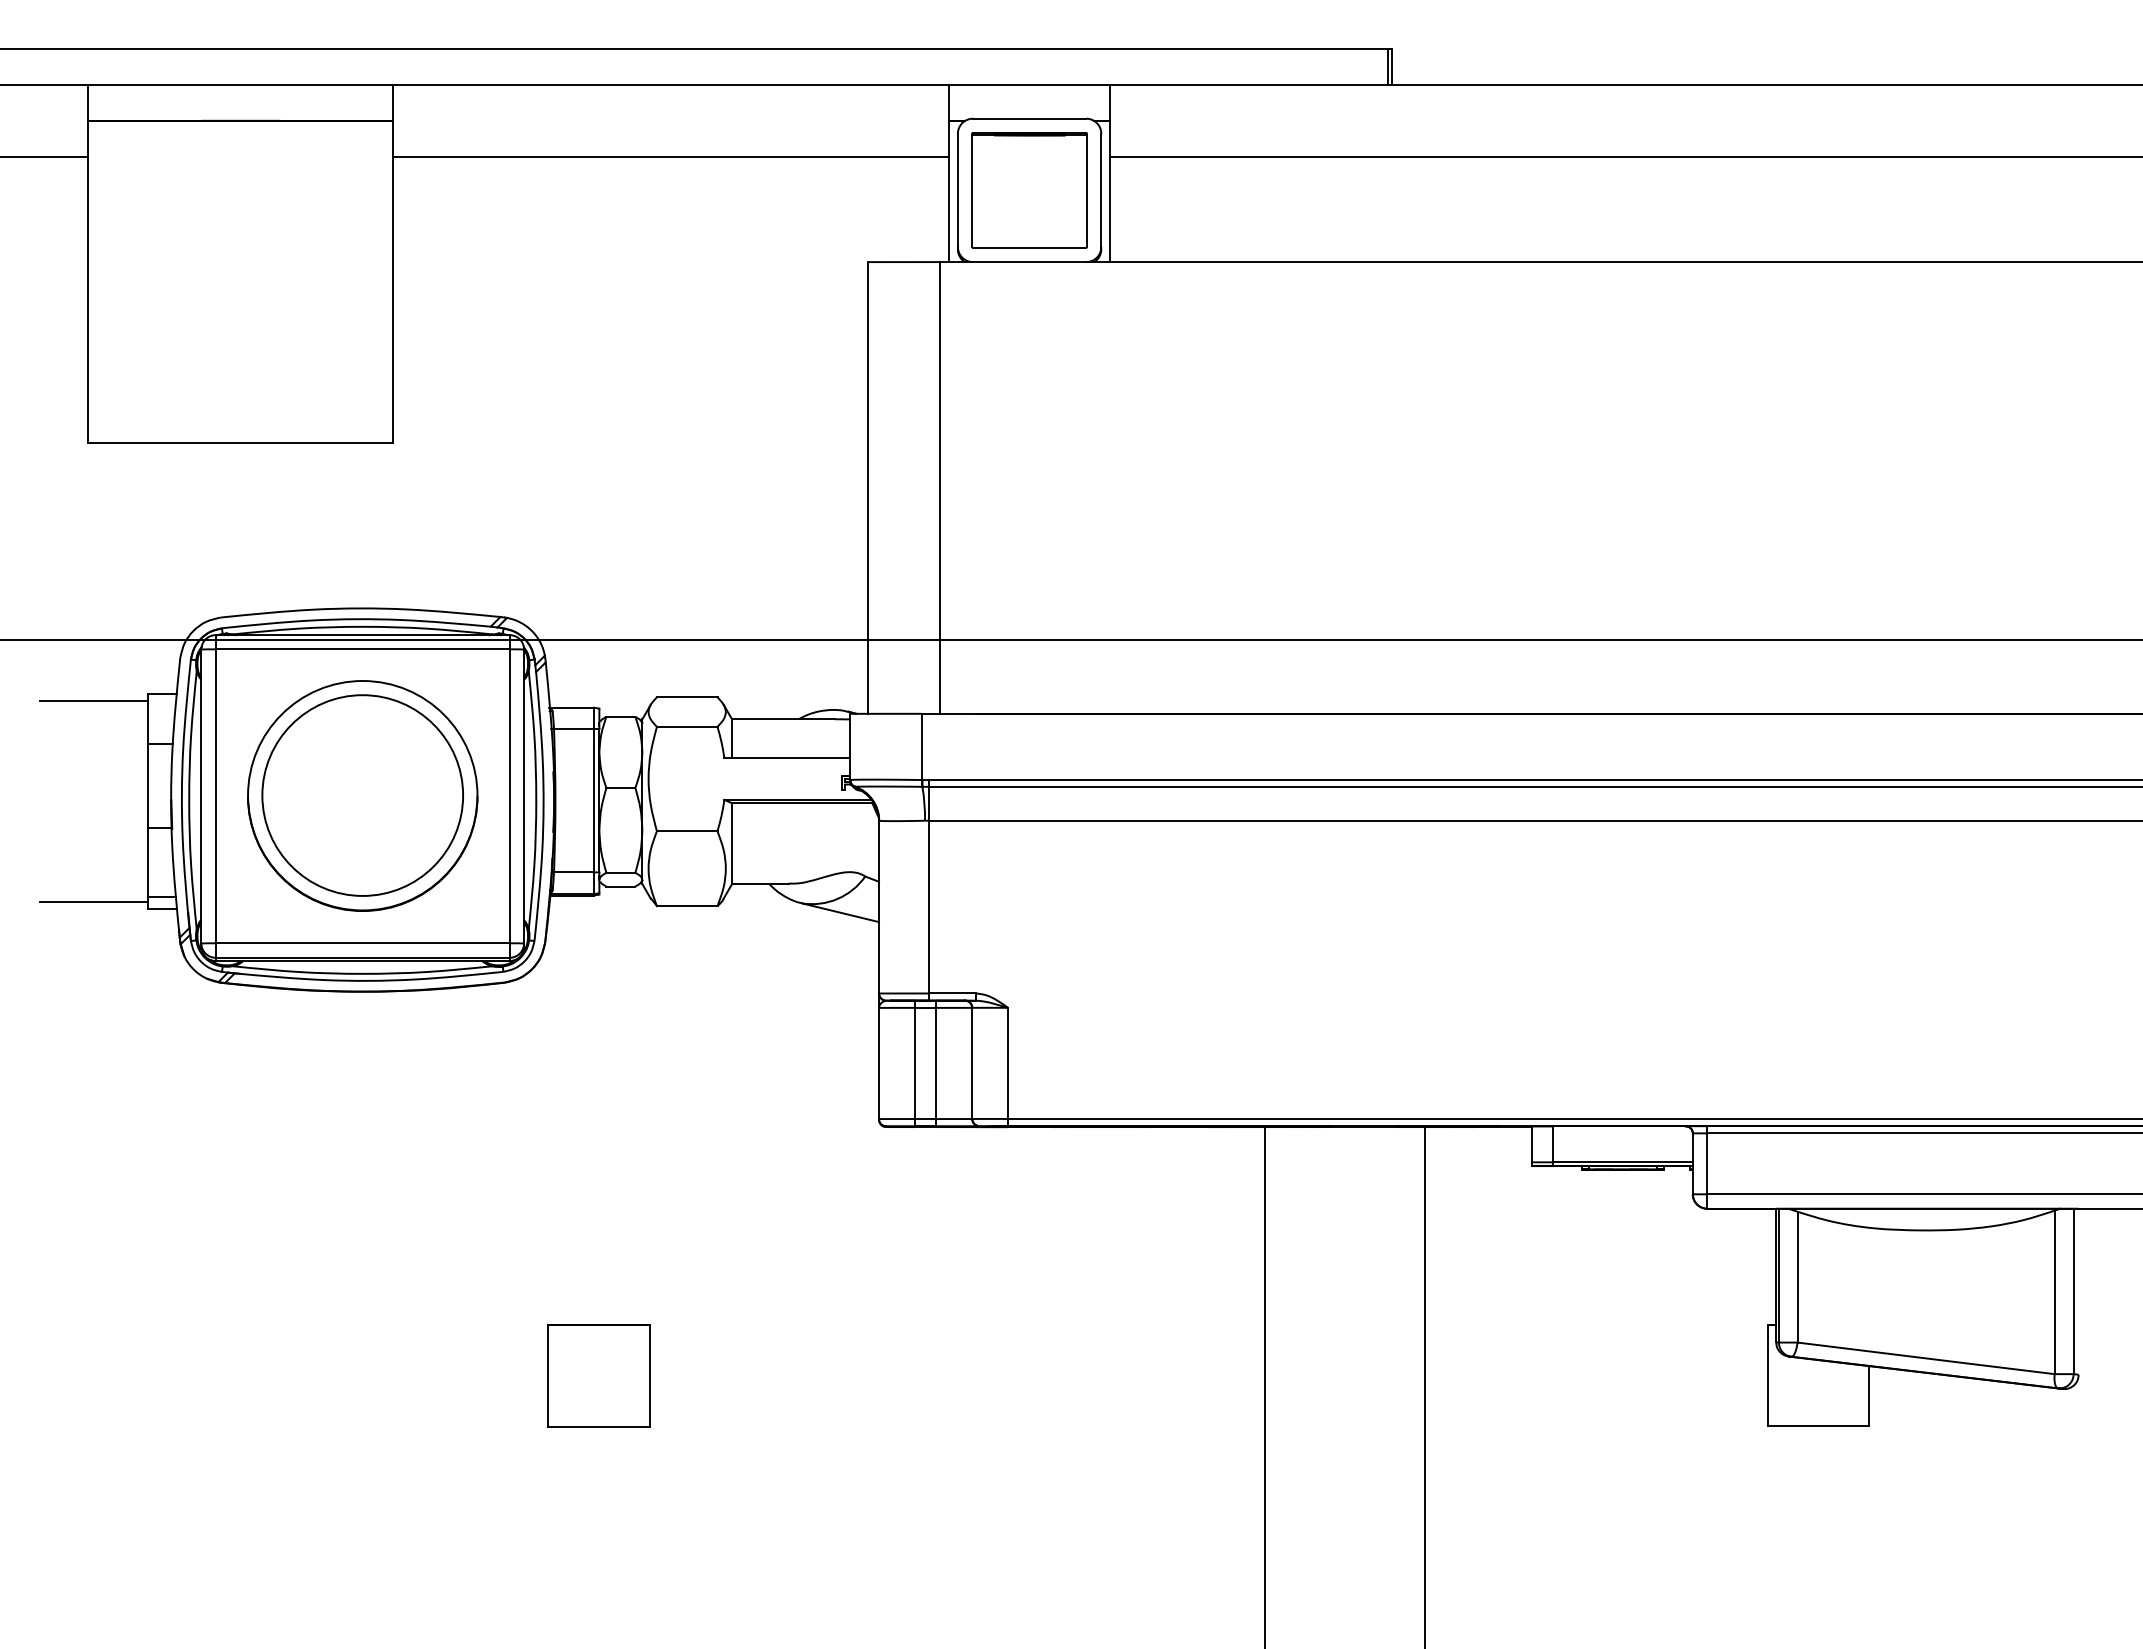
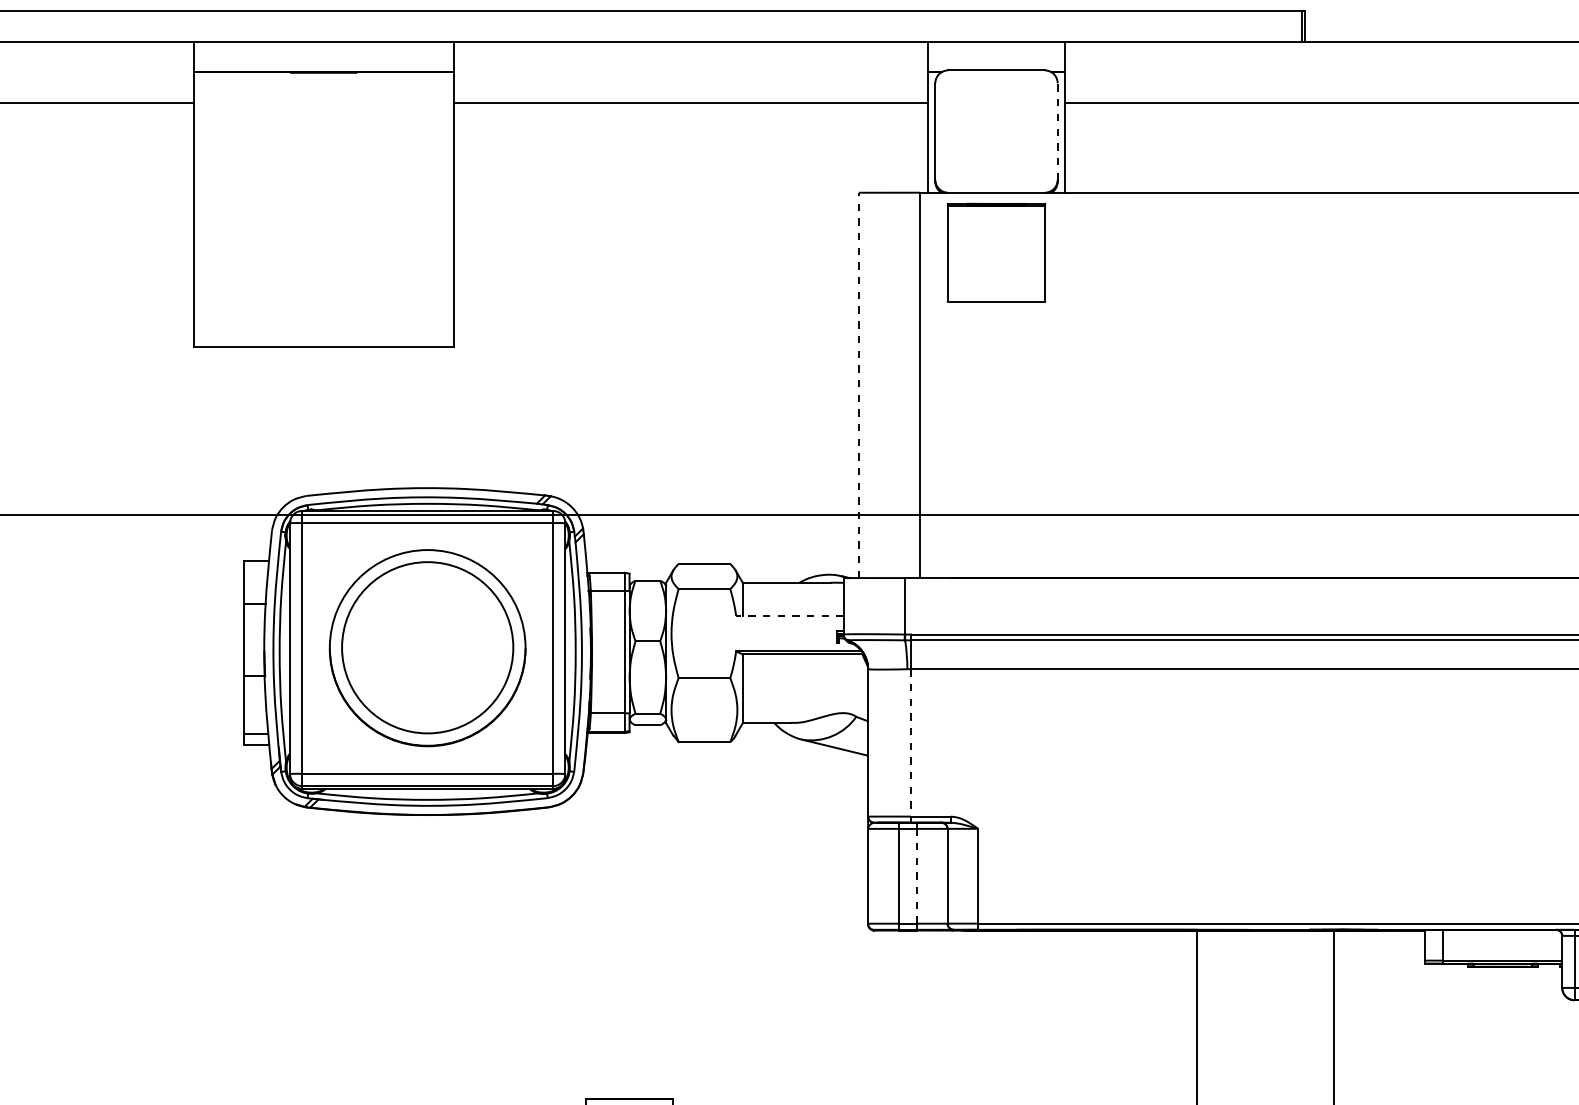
part: (1029, 190) -> (996, 252), moved
line: (1101, 190) -> (1057, 131), solid -> dashed
line: (868, 487) -> (859, 384), solid -> dashed
line: (93, 701) -> (198, 567), removed
line: (787, 758) -> (790, 616), solid -> dashed
line: (93, 902) -> (198, 738), removed
line: (929, 907) -> (911, 743), solid -> dashed
line: (936, 1063) -> (917, 876), solid -> dashed

